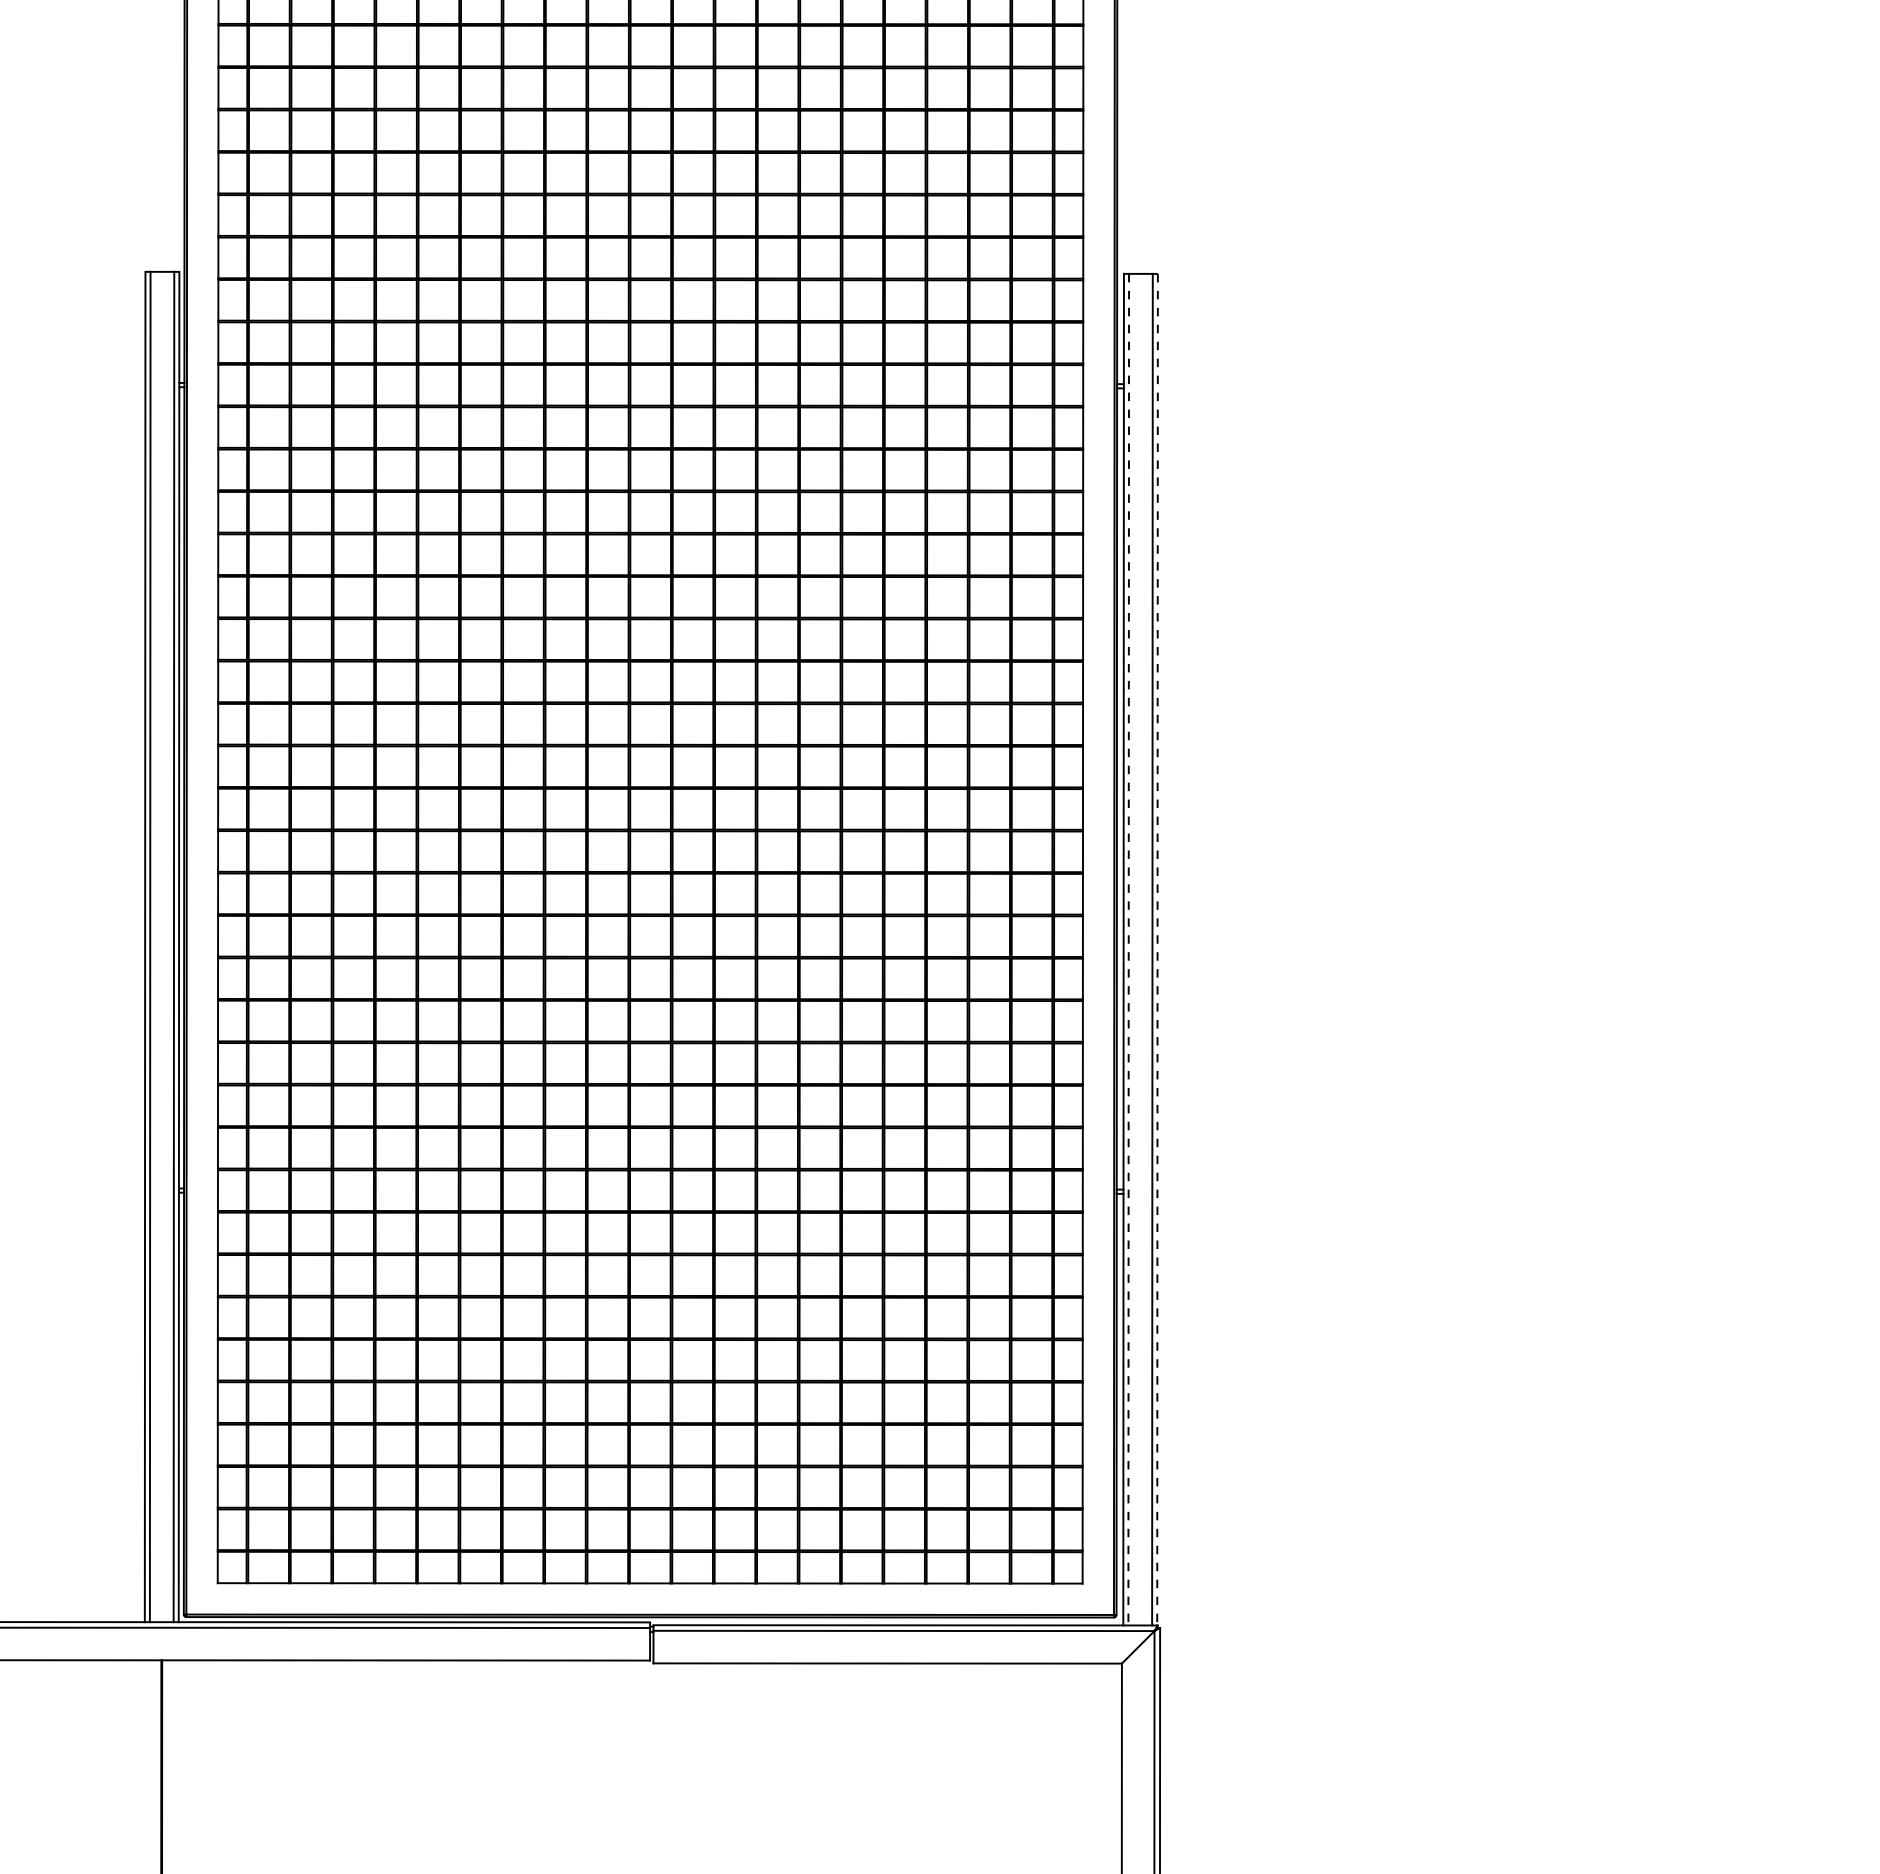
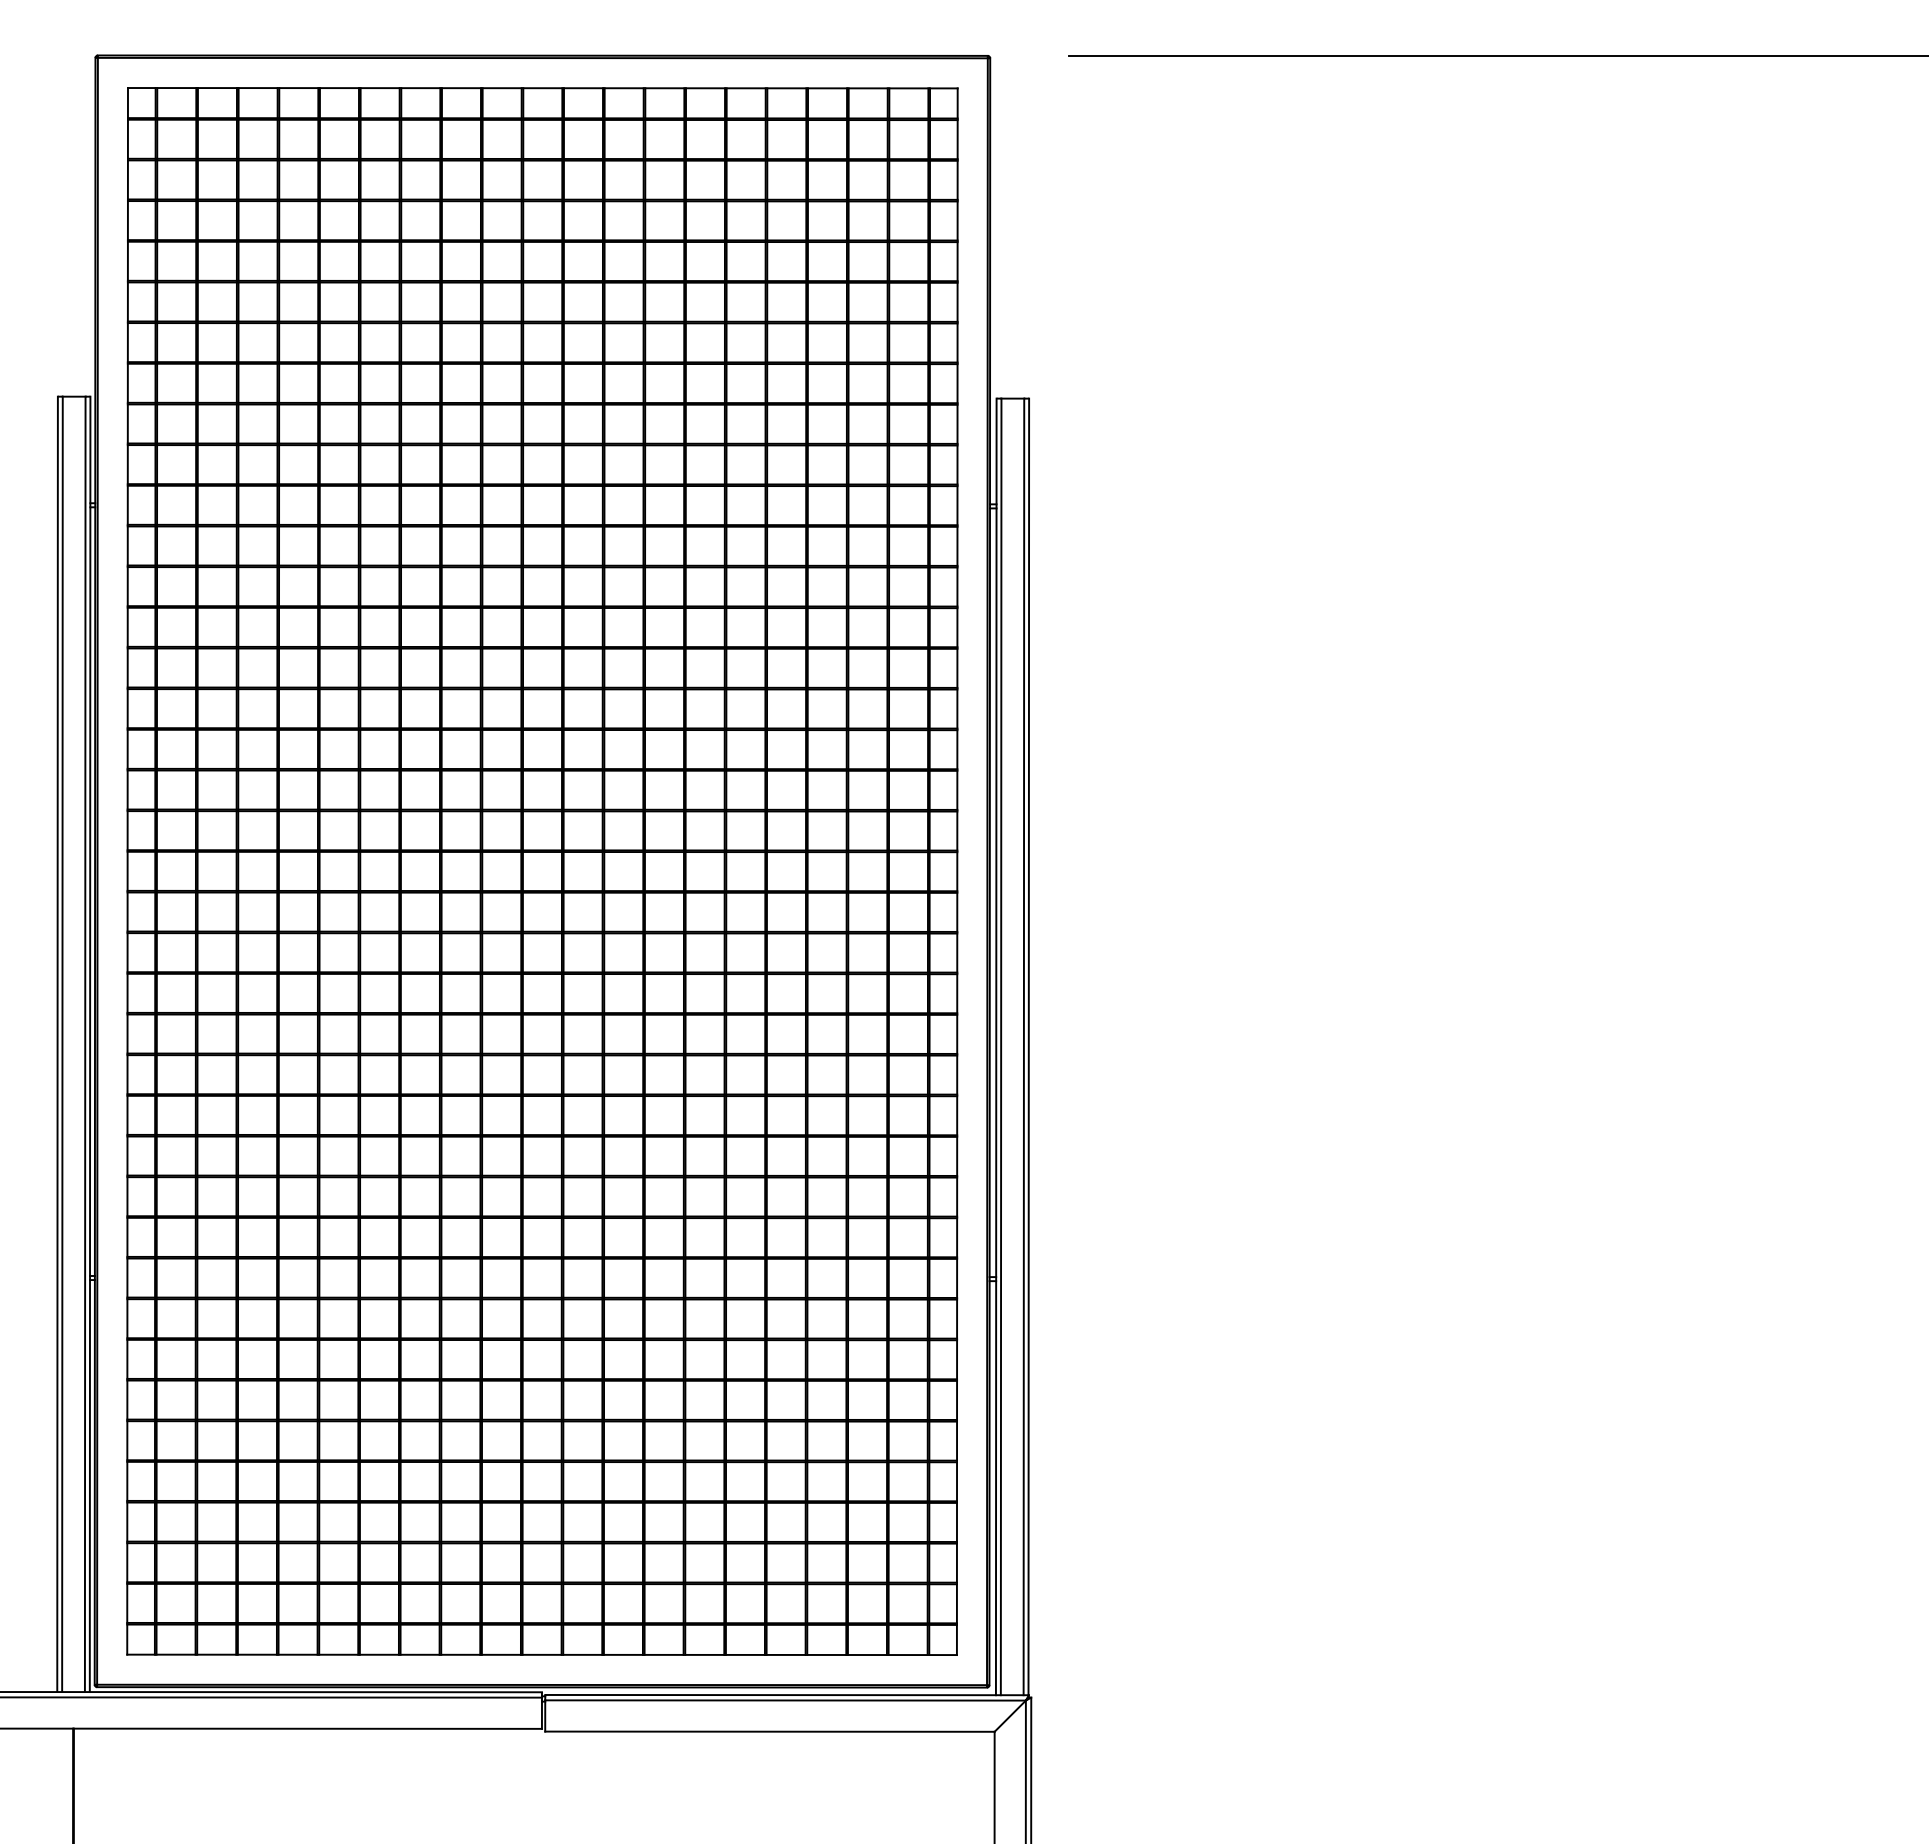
line: (1129, 950) -> (1001, 1047), dashed -> solid
line: (1157, 950) -> (1028, 1047), dashed -> solid

